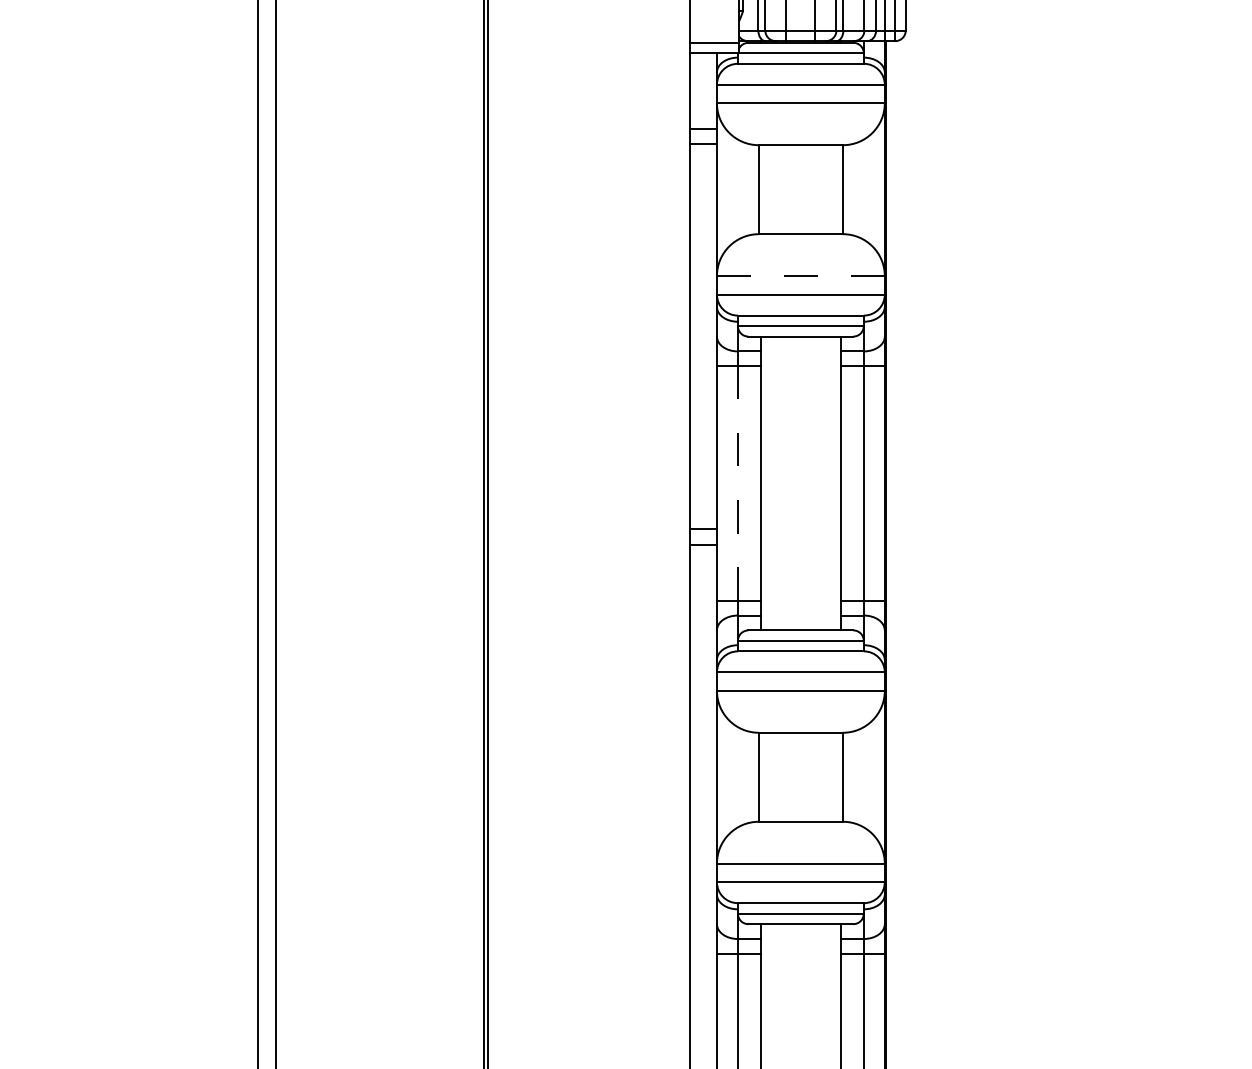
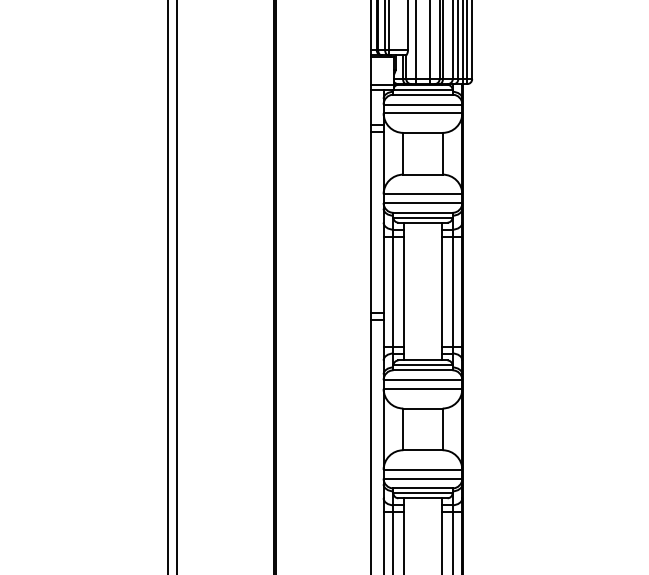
line: (799, 276) -> (422, 194), dashed -> solid
line: (737, 483) -> (393, 291), dashed -> solid

